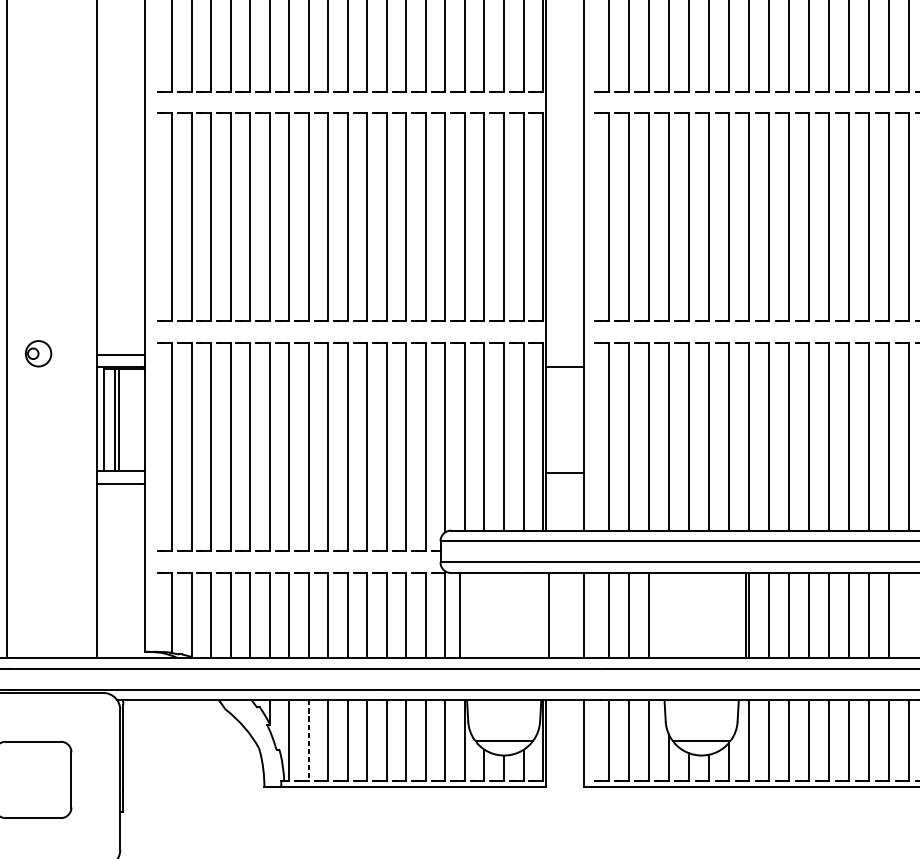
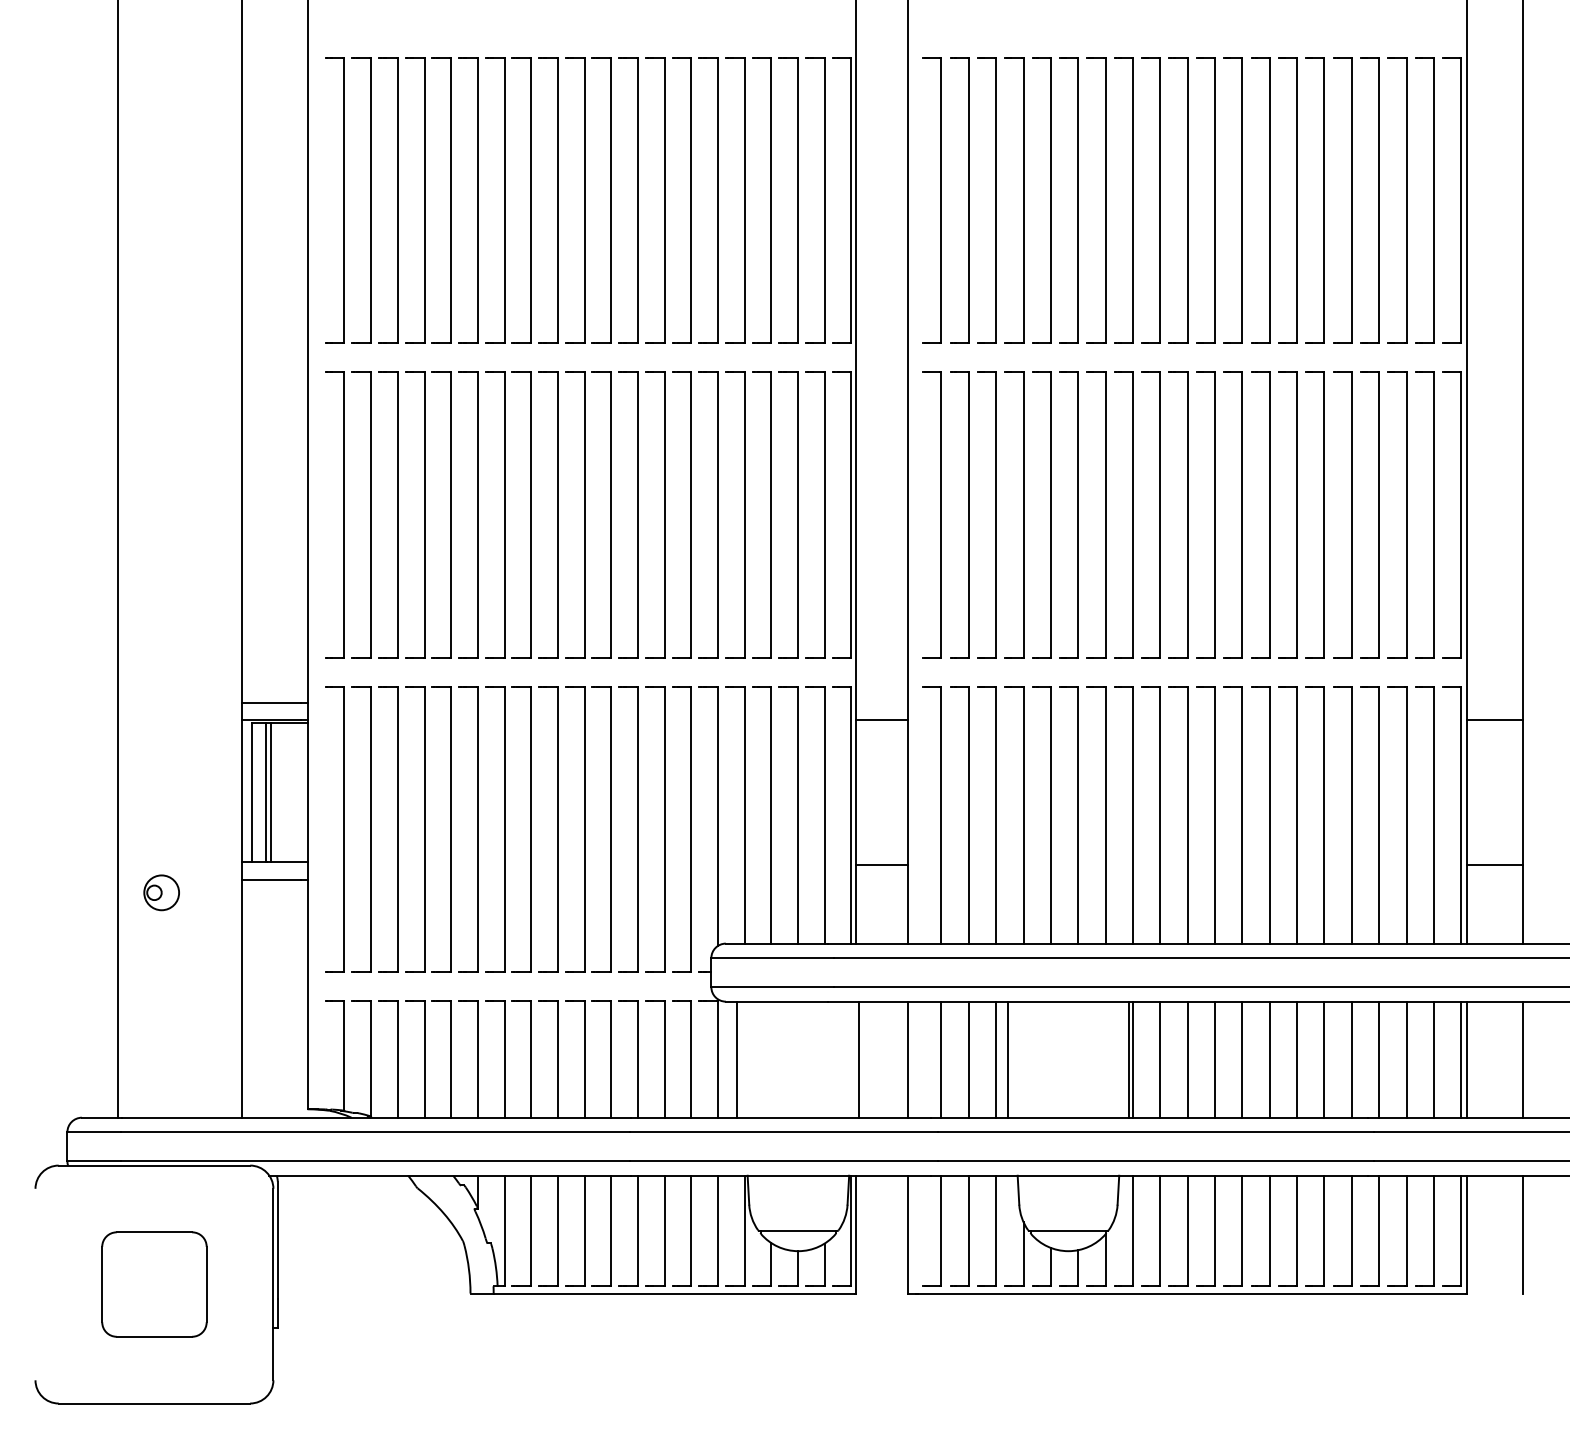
part: (38, 353) -> (161, 892), moved
line: (657, 615) -> (1007, 1059), added
line: (908, 615) -> (1351, 1059), added
line: (309, 741) -> (531, 1231), dashed -> solid

